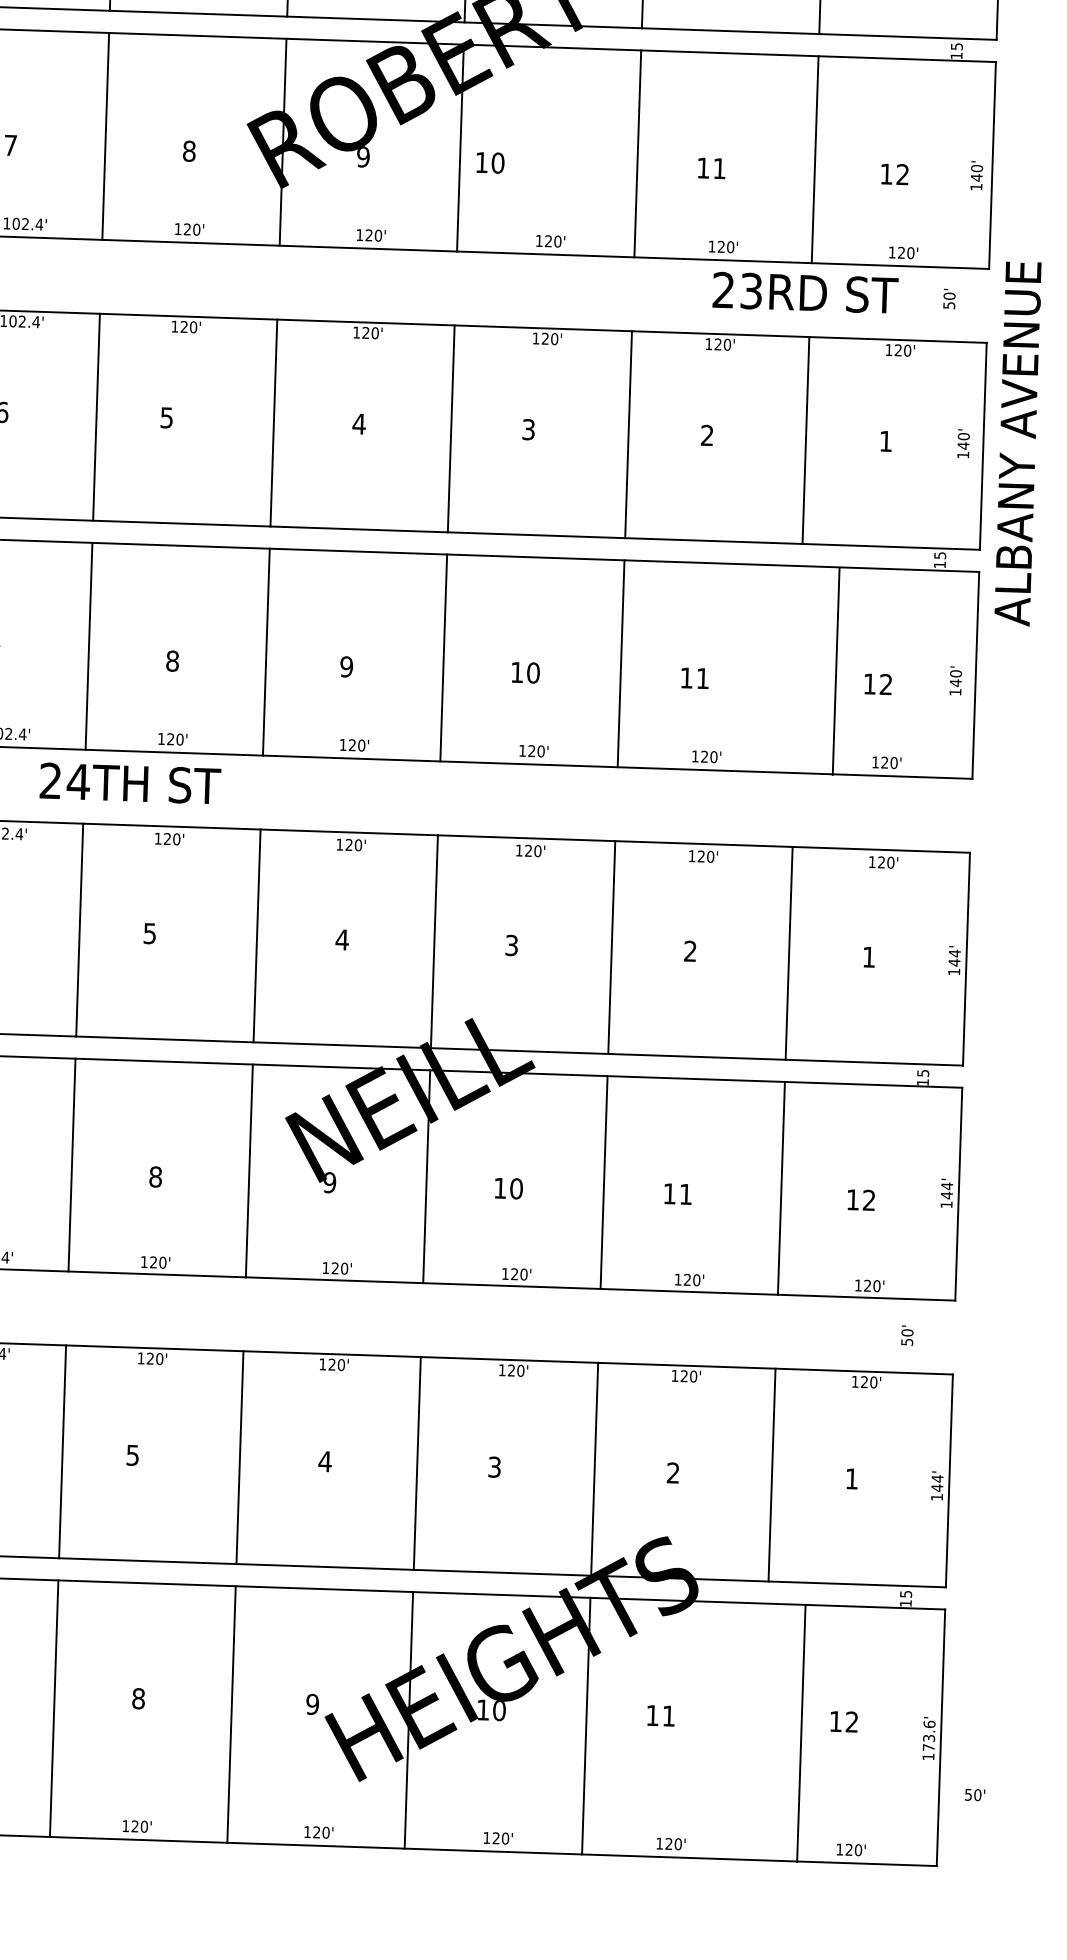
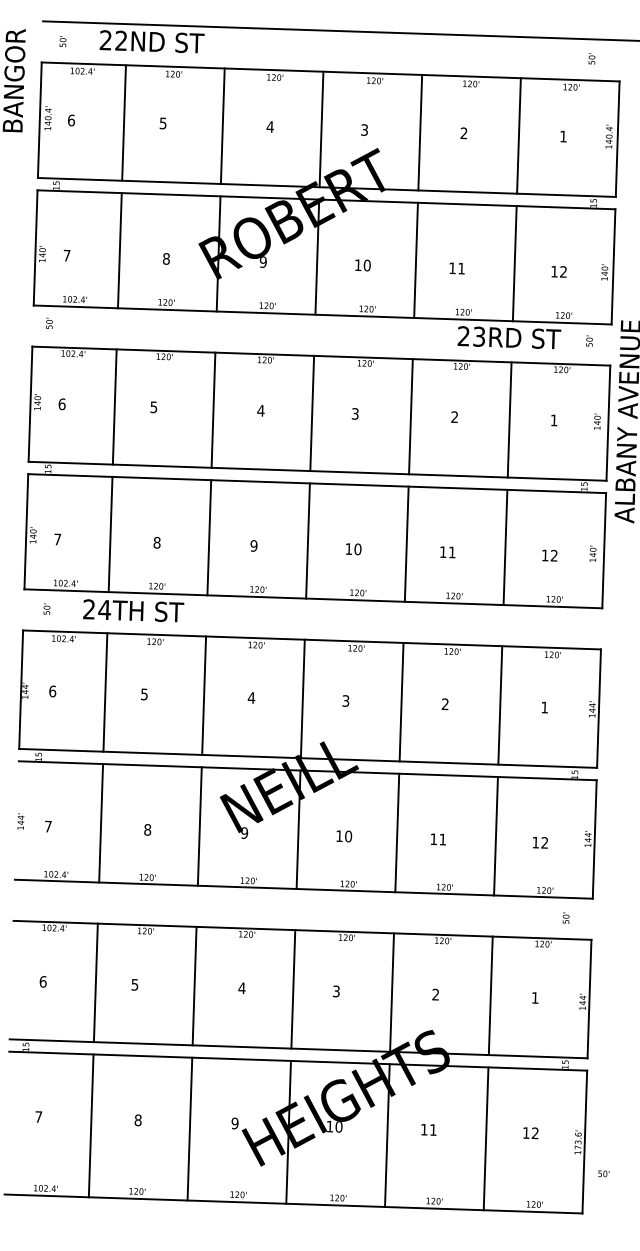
text: (489, 163) -> (362, 265), moved
line: (836, 671) -> (505, 547), moved
line: (800, 1733) -> (485, 1138), moved

